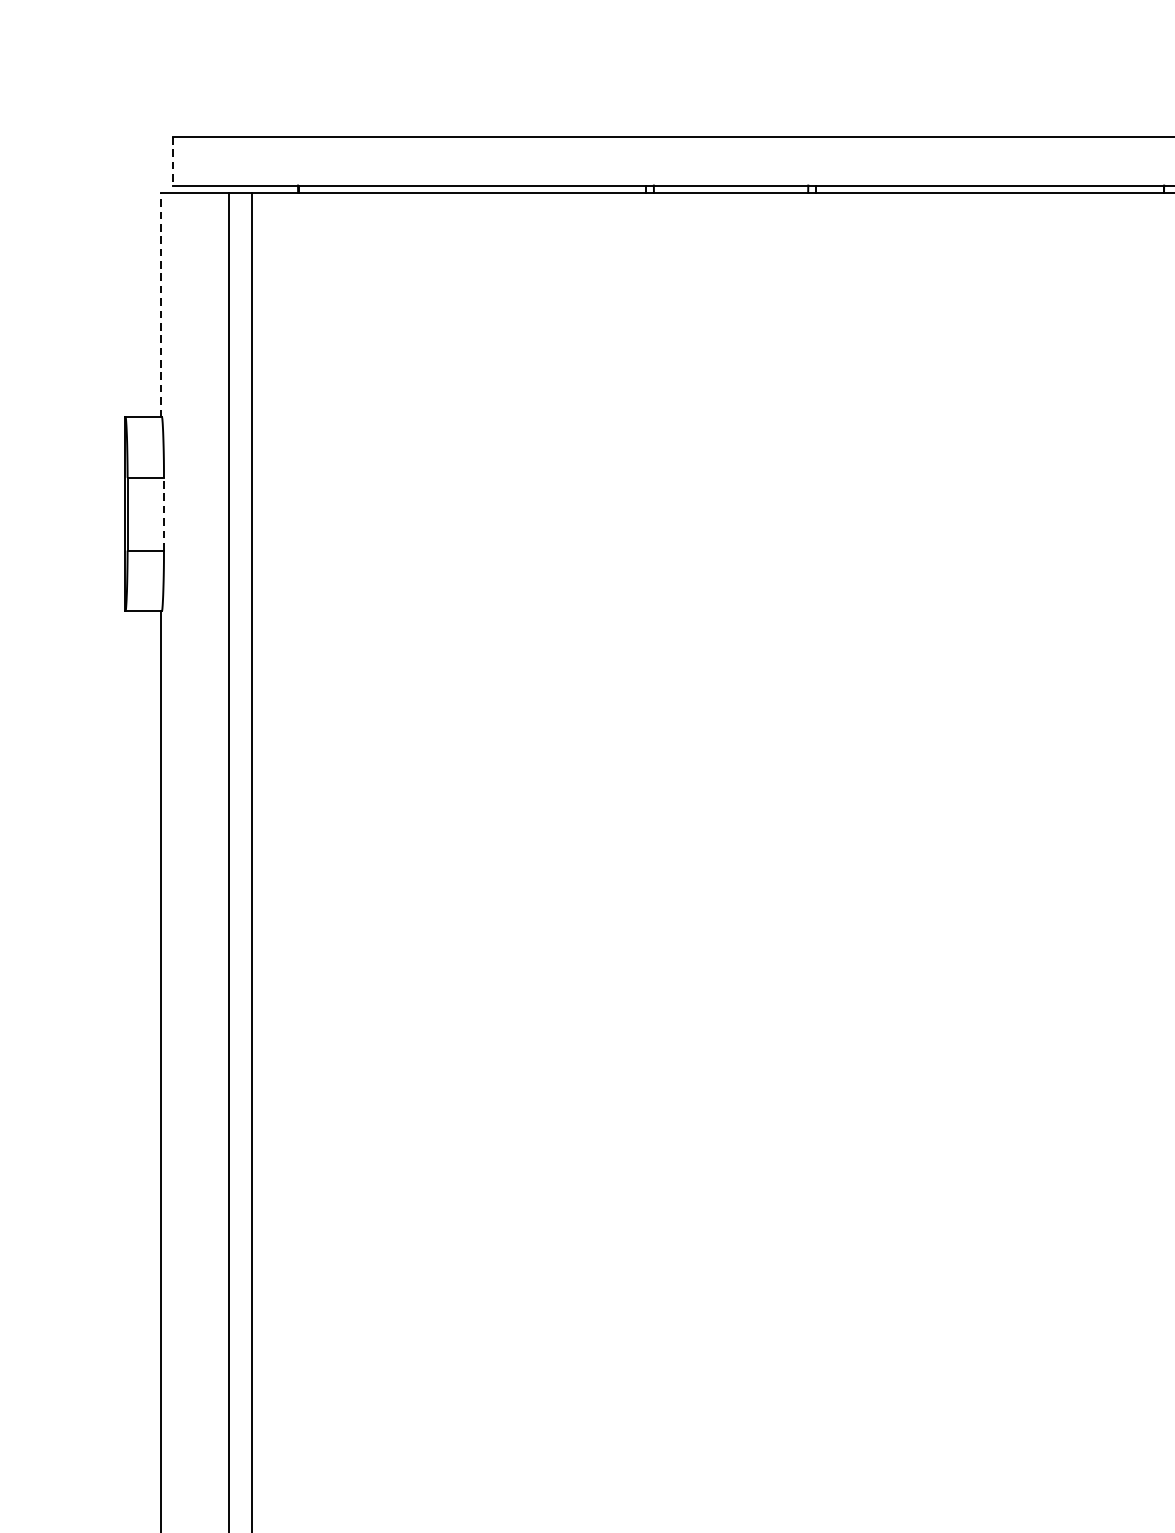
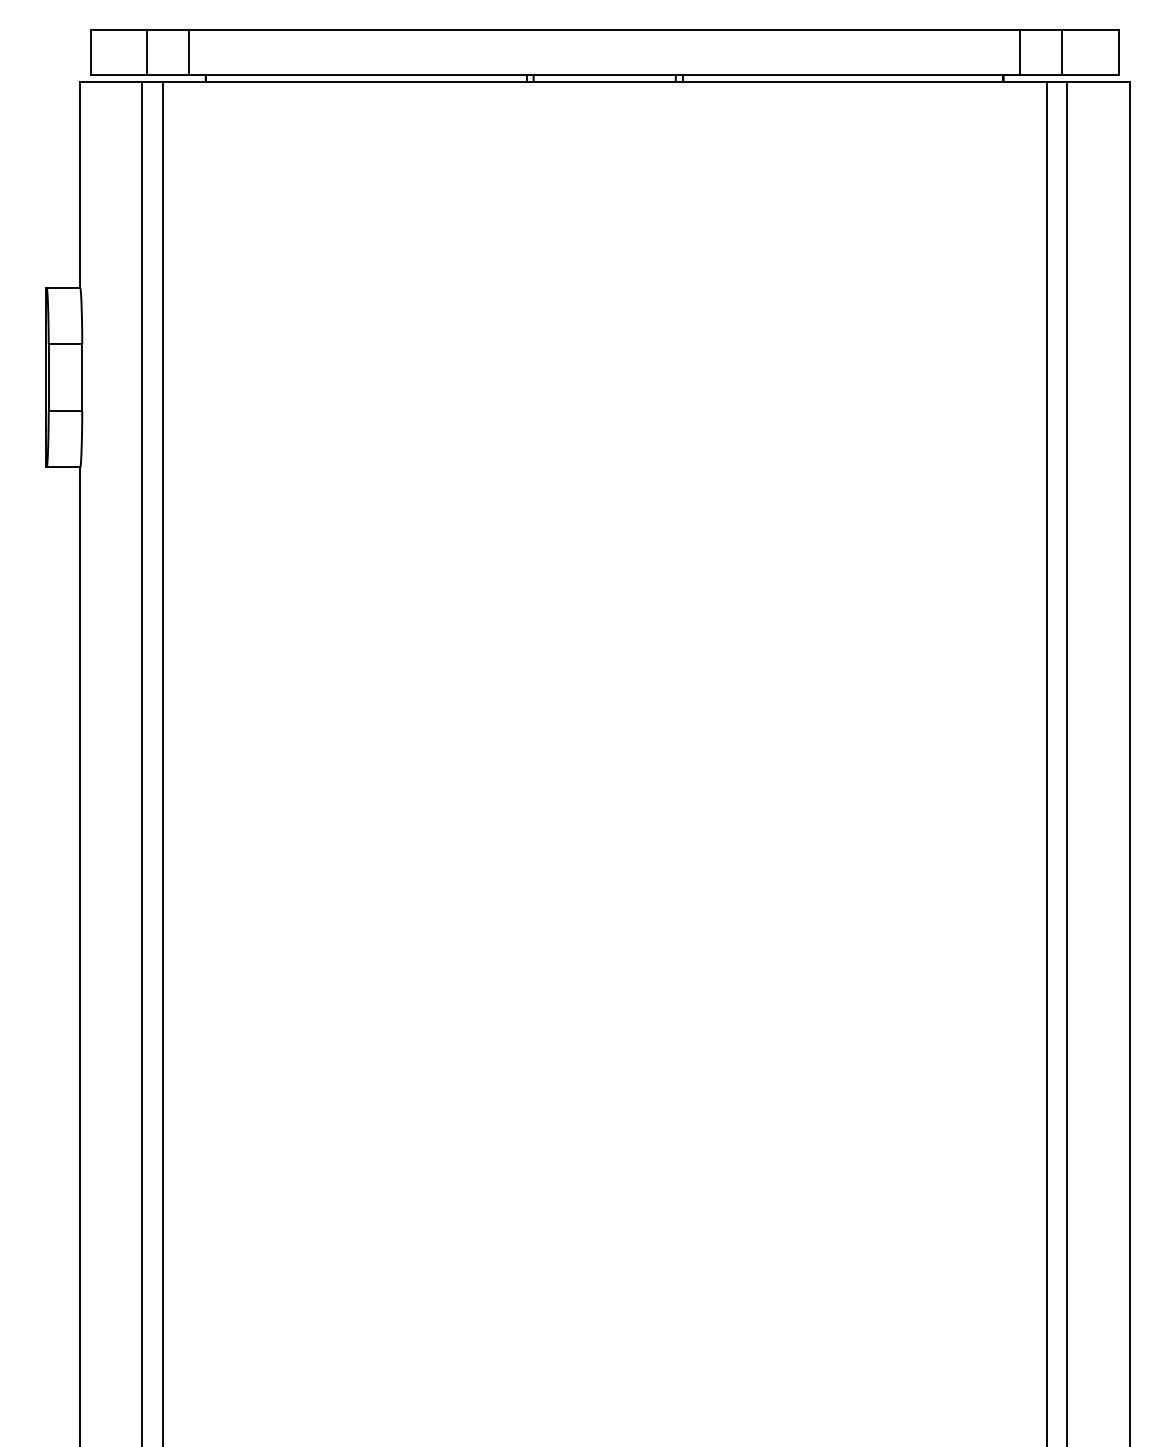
line: (234, 161) -> (147, 52), added
line: (280, 161) -> (189, 52), added
line: (172, 162) -> (90, 53), dashed -> solid
line: (161, 304) -> (79, 184), dashed -> solid
line: (164, 513) -> (82, 377), dashed -> solid

